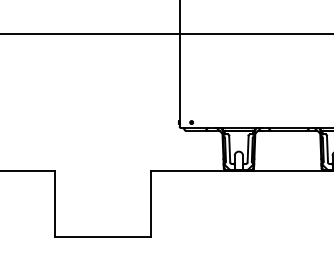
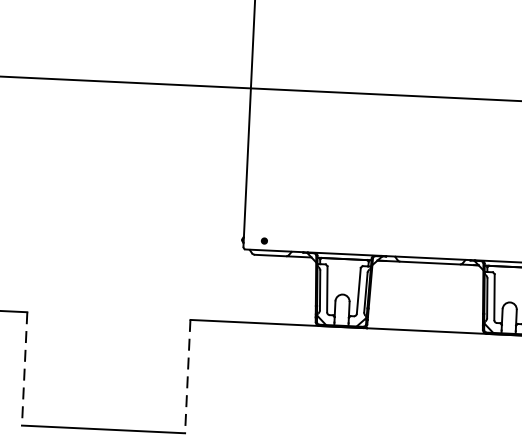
line: (55, 204) -> (25, 370), solid -> dashed
line: (150, 204) -> (187, 377), solid -> dashed

